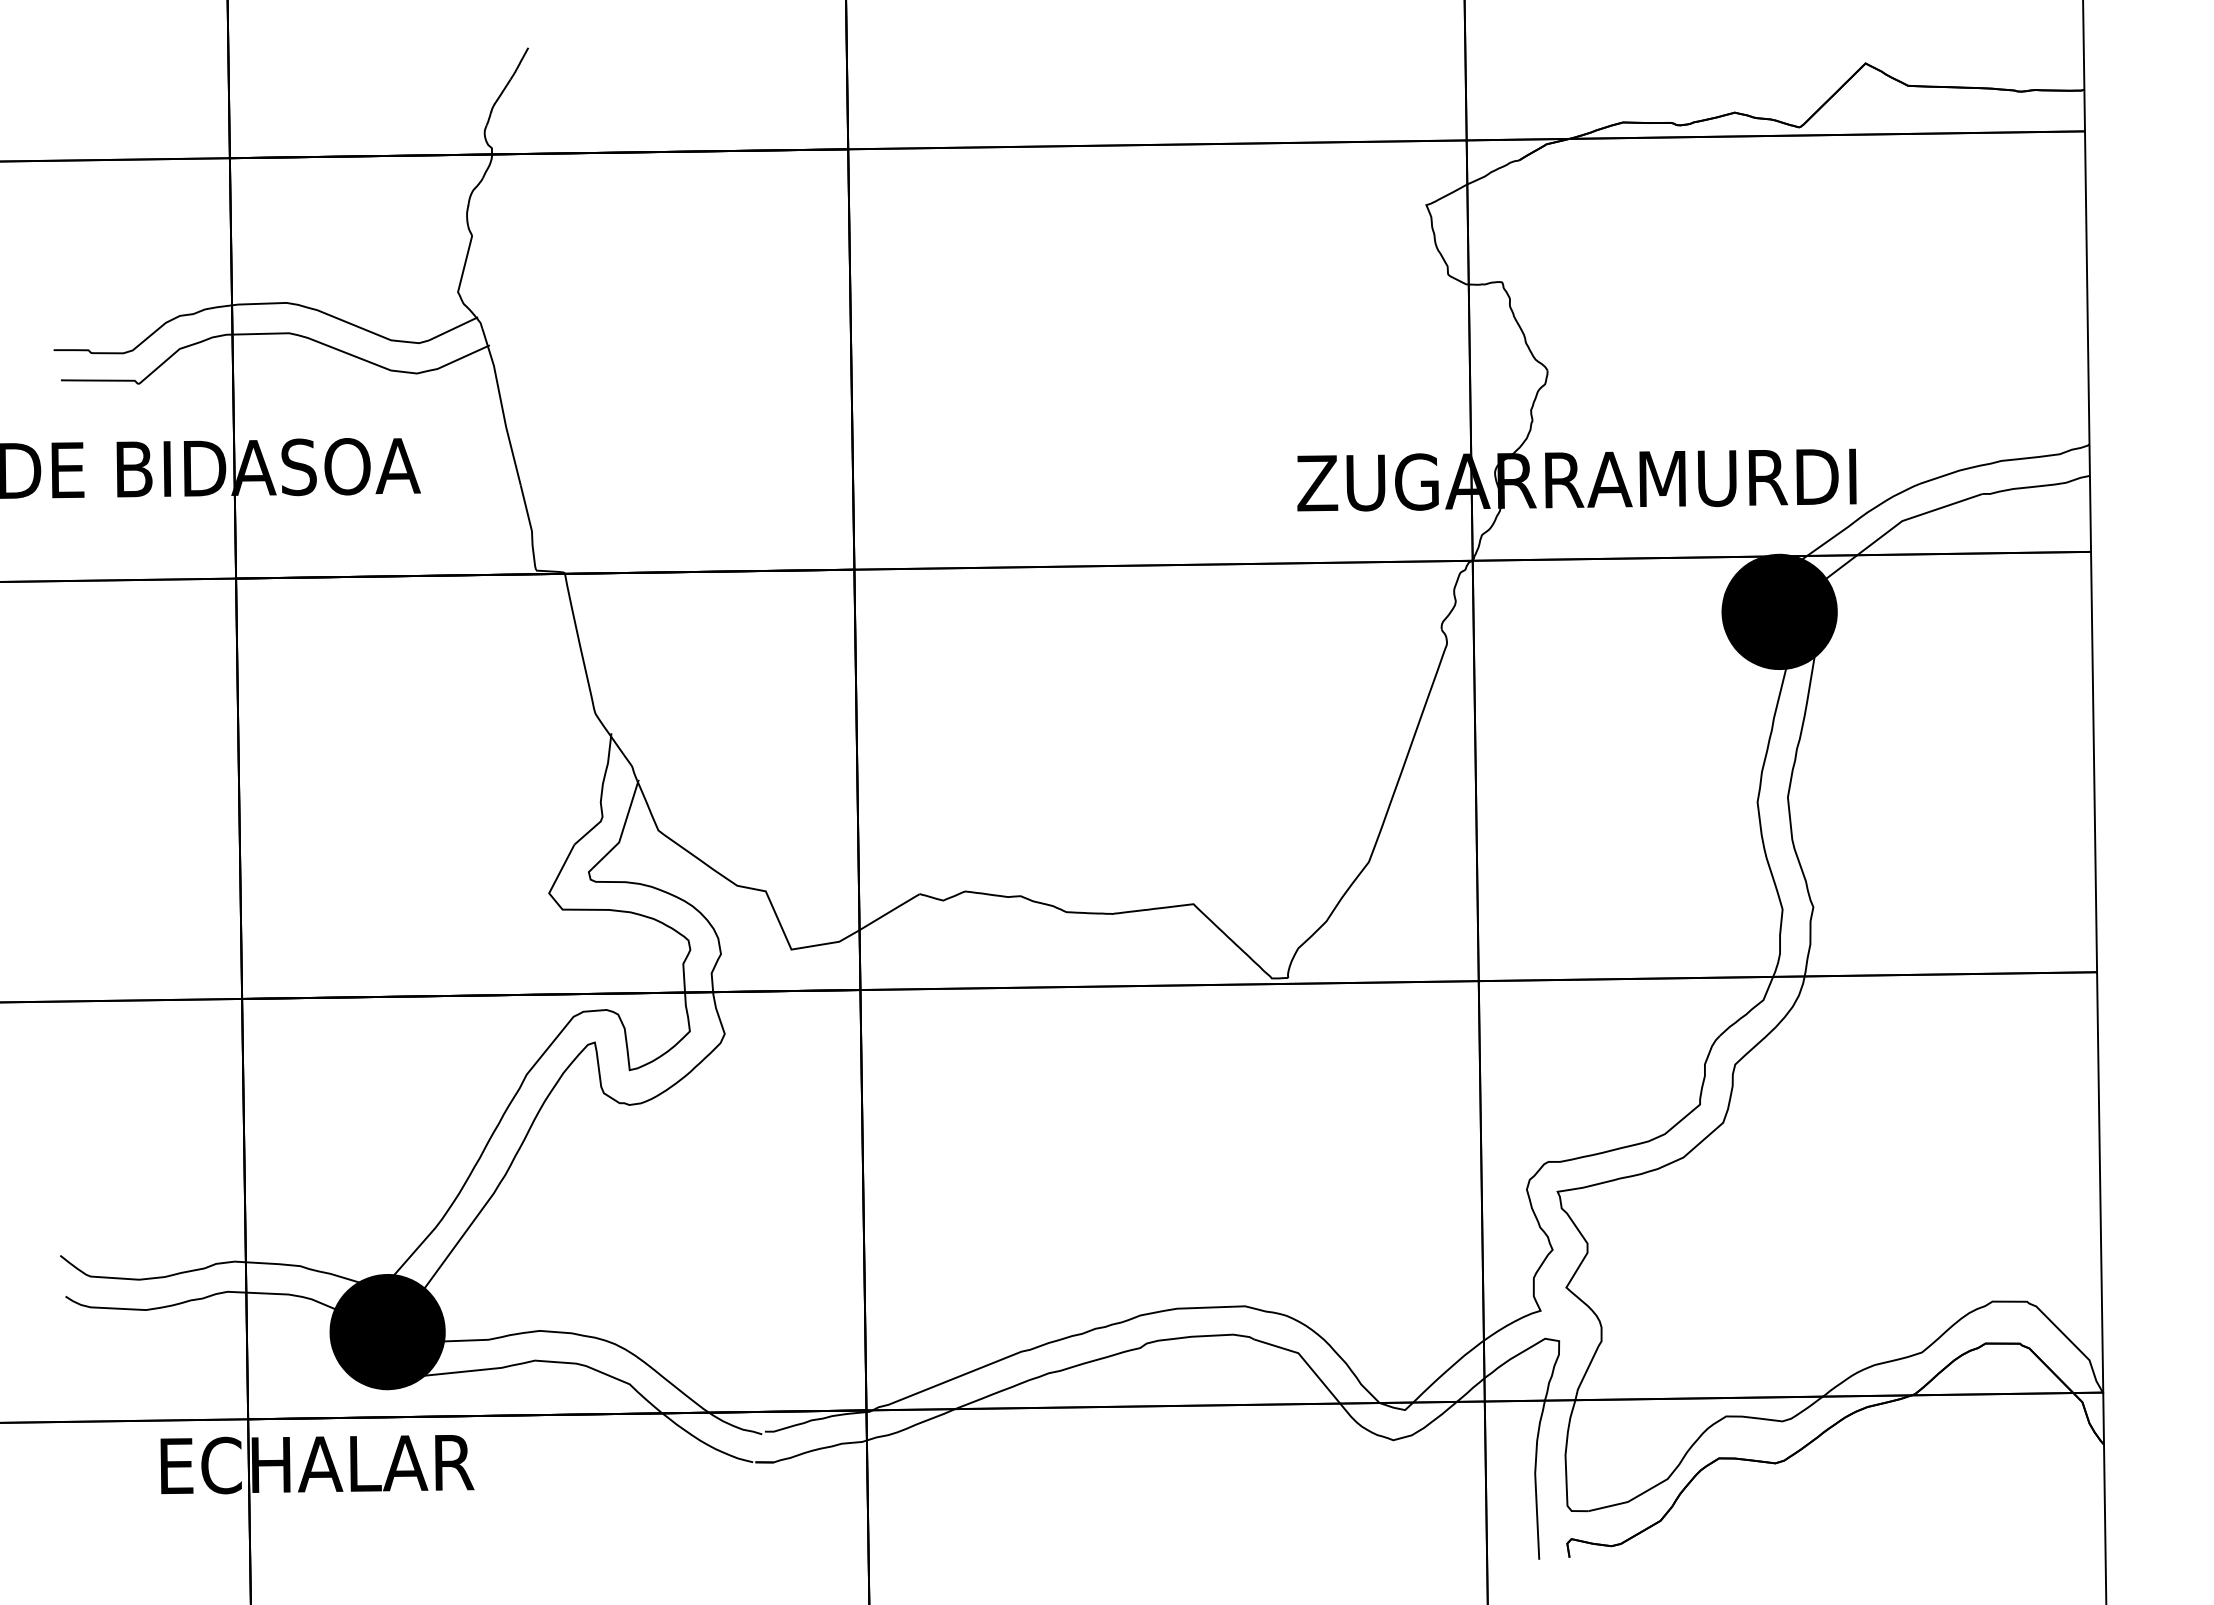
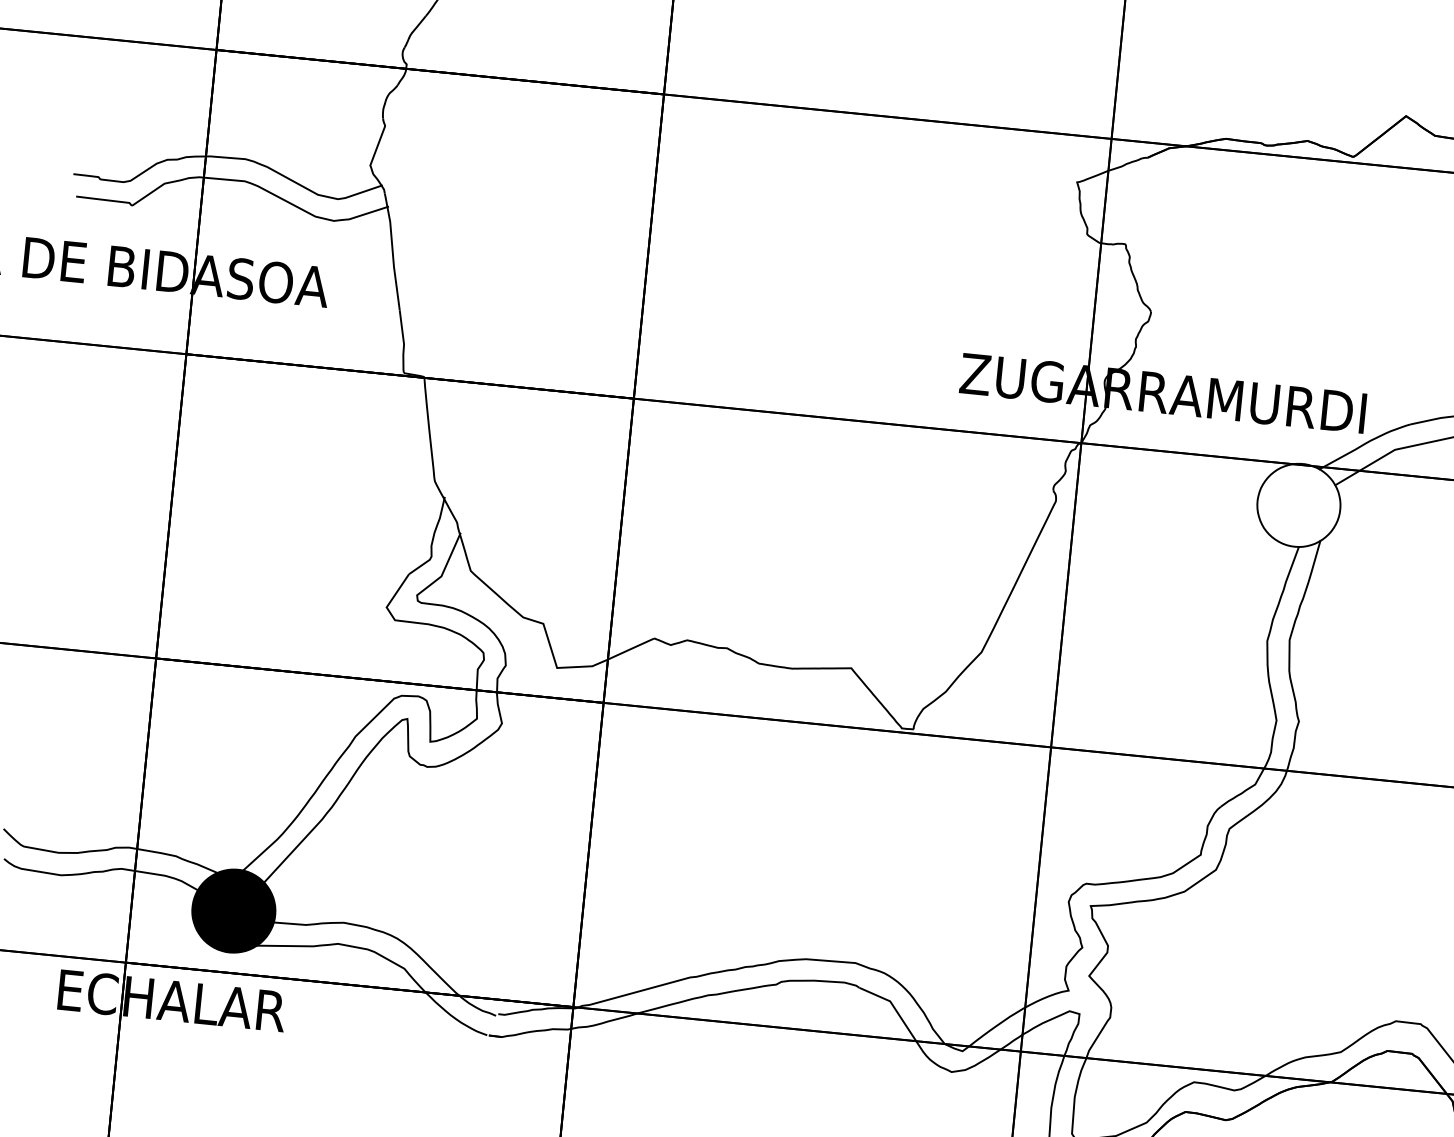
fill: (1779, 611) -> (1298, 505), removed
fill: (1779, 611) -> (1298, 505), removed

